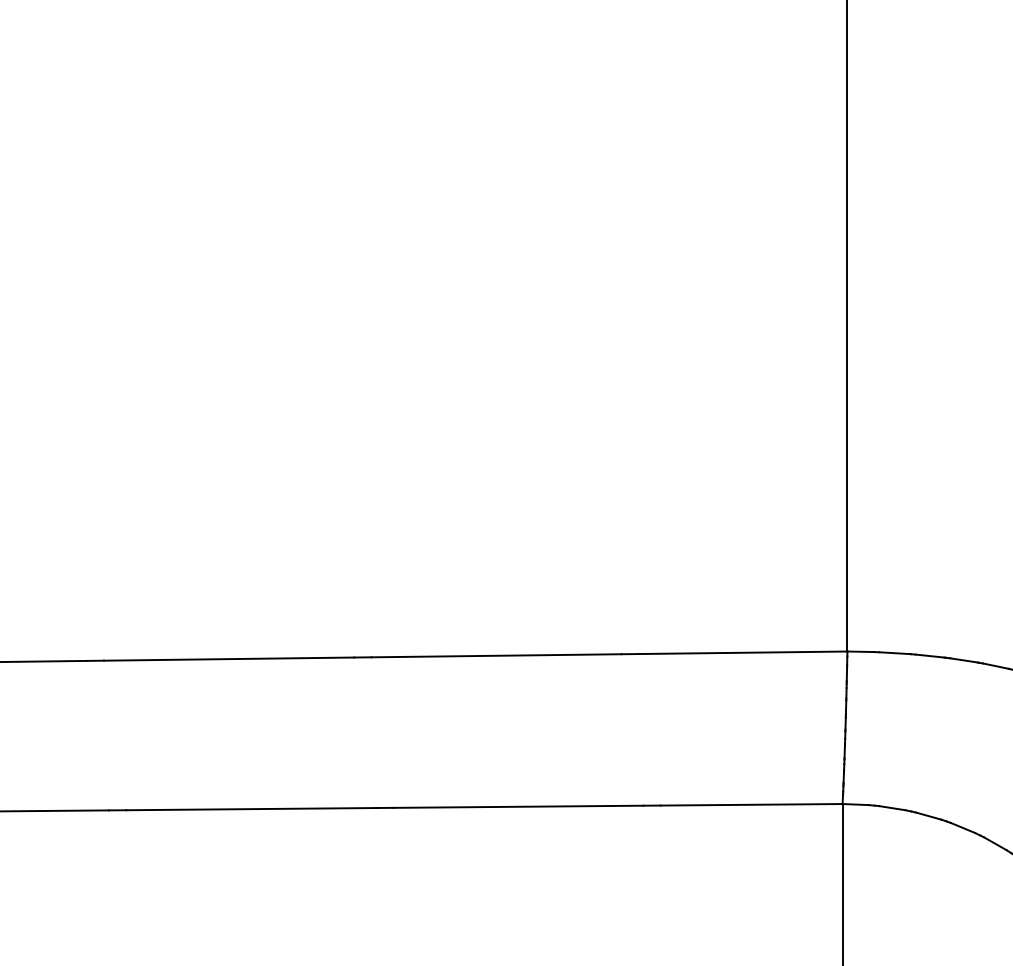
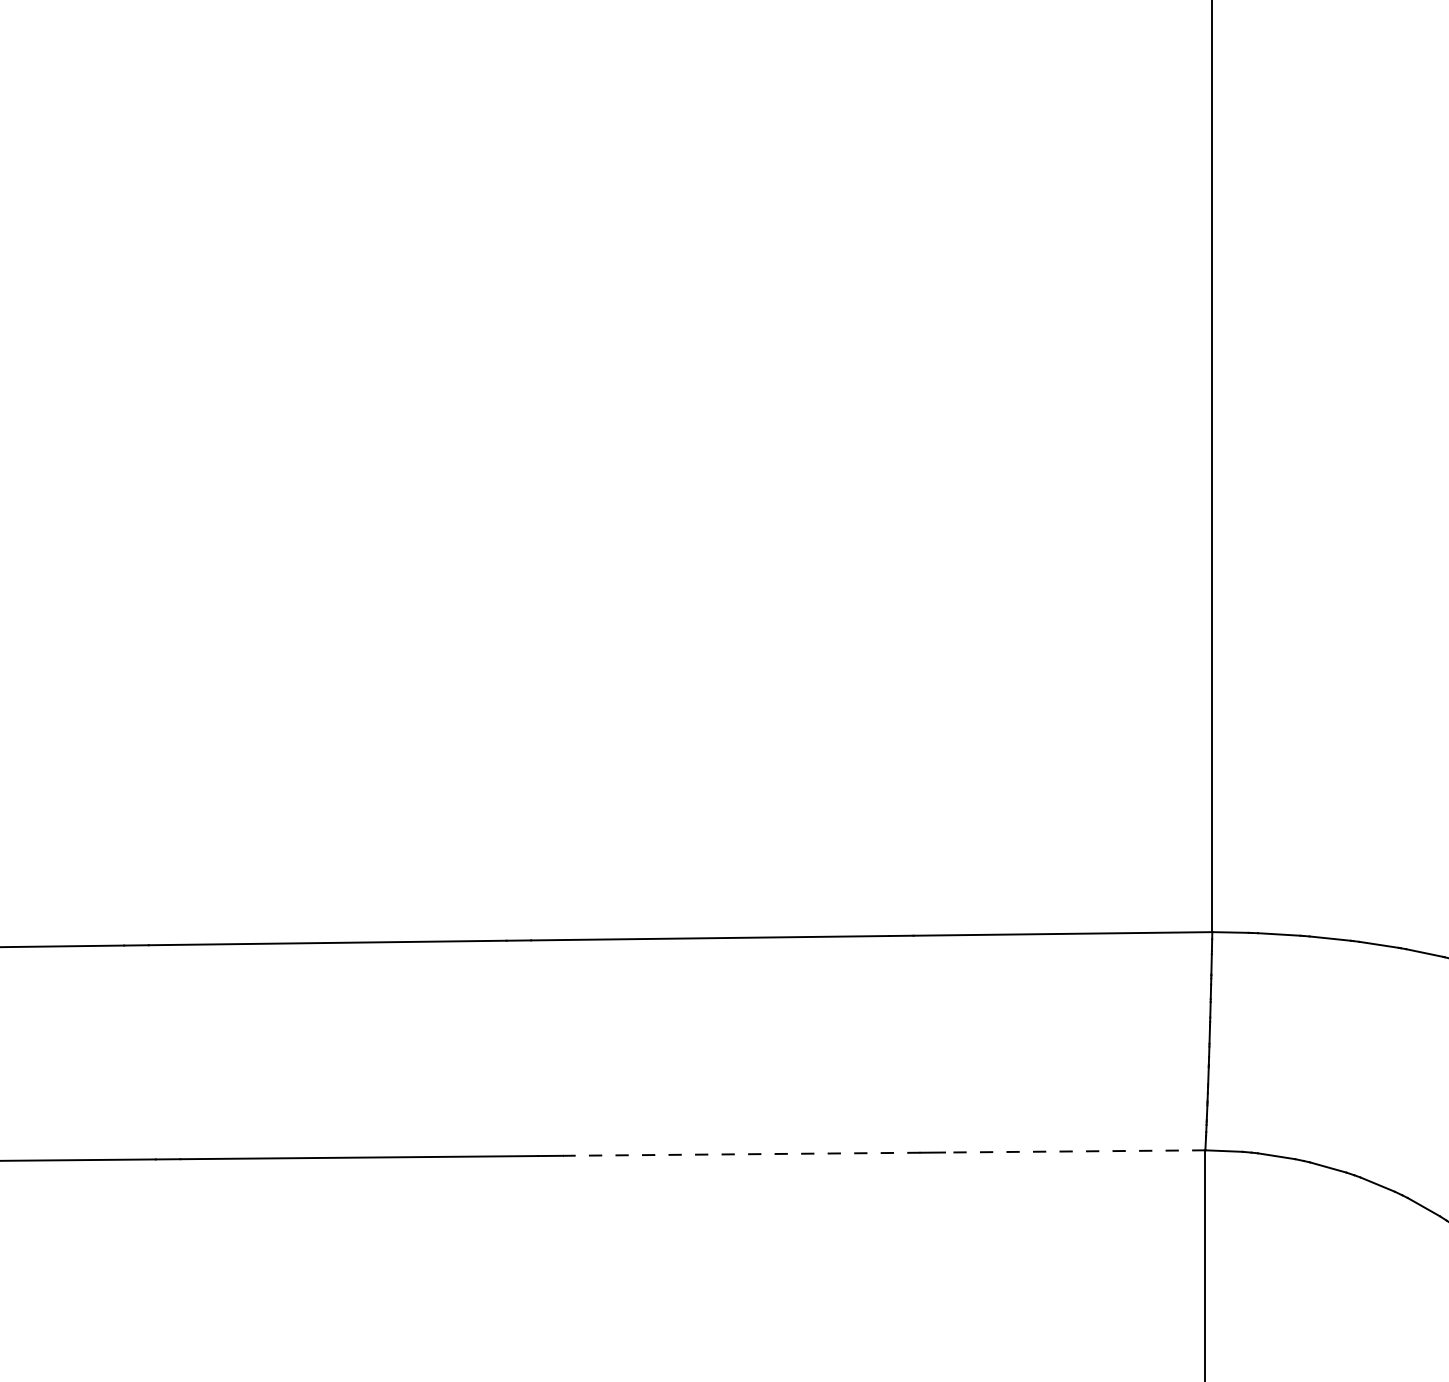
line: (751, 804) -> (1075, 1151), solid -> dashed
line: (518, 806) -> (741, 1153), solid -> dashed

